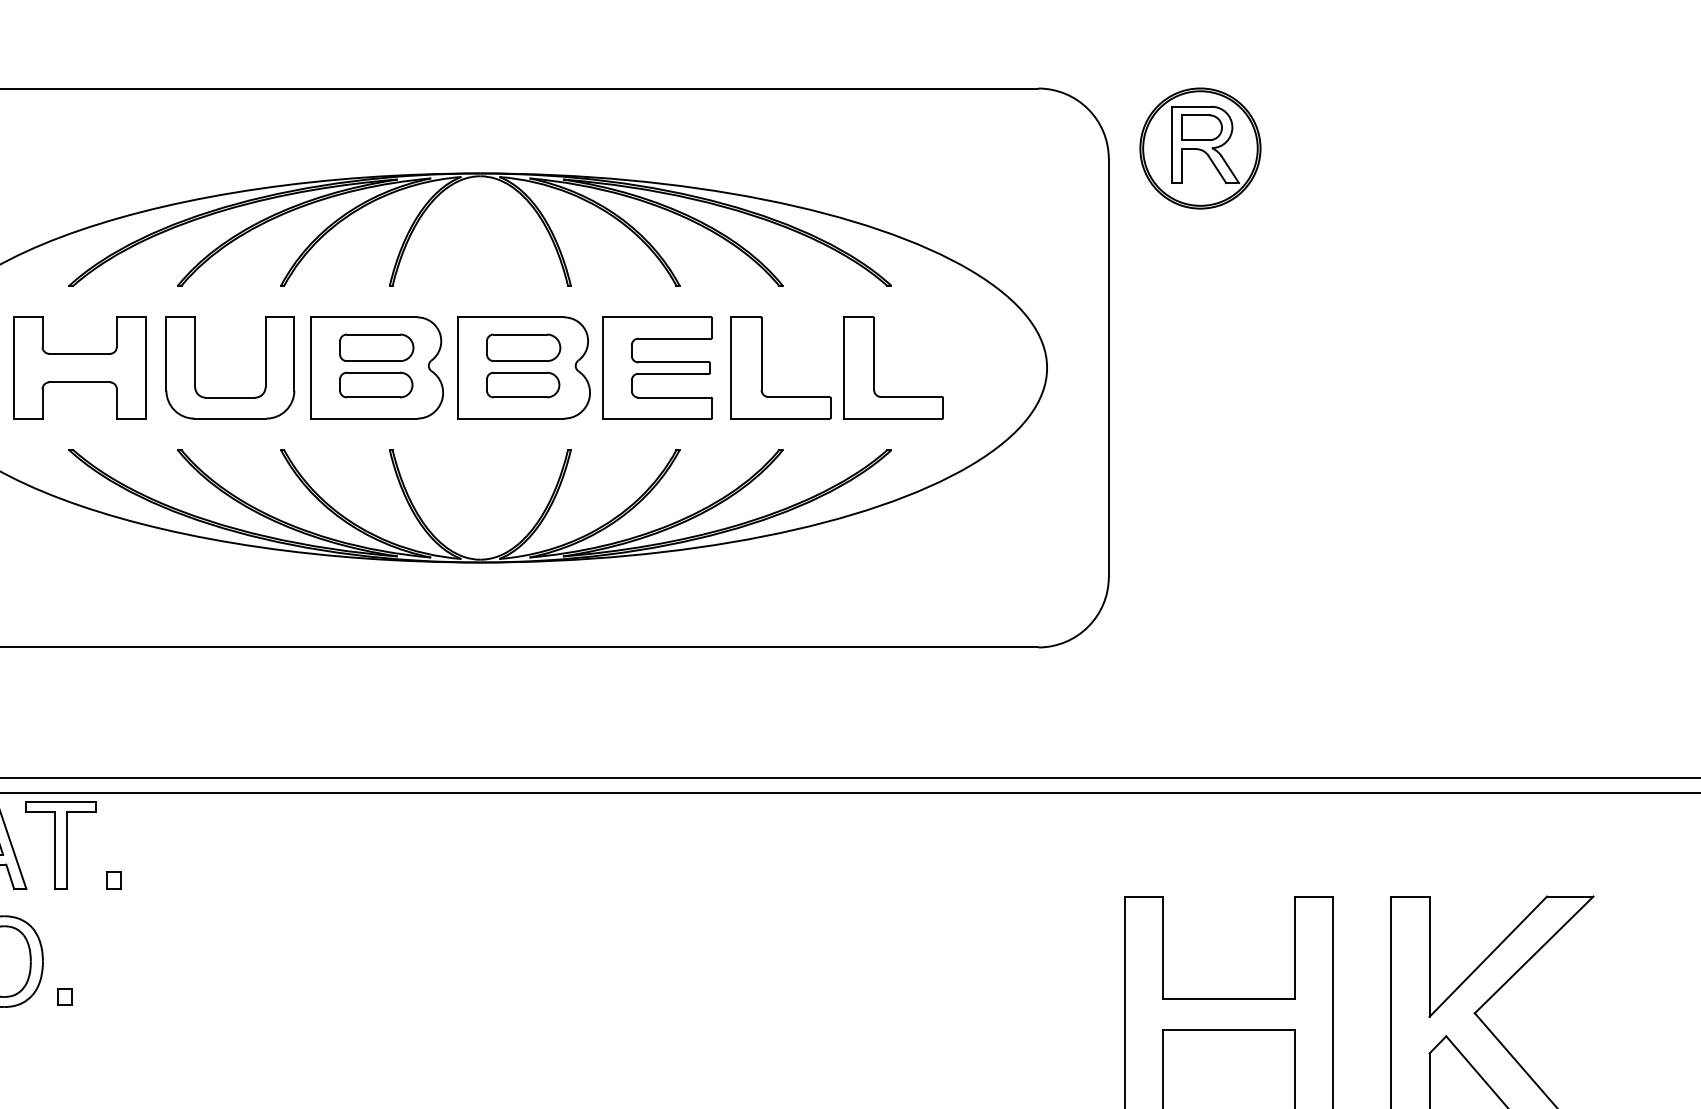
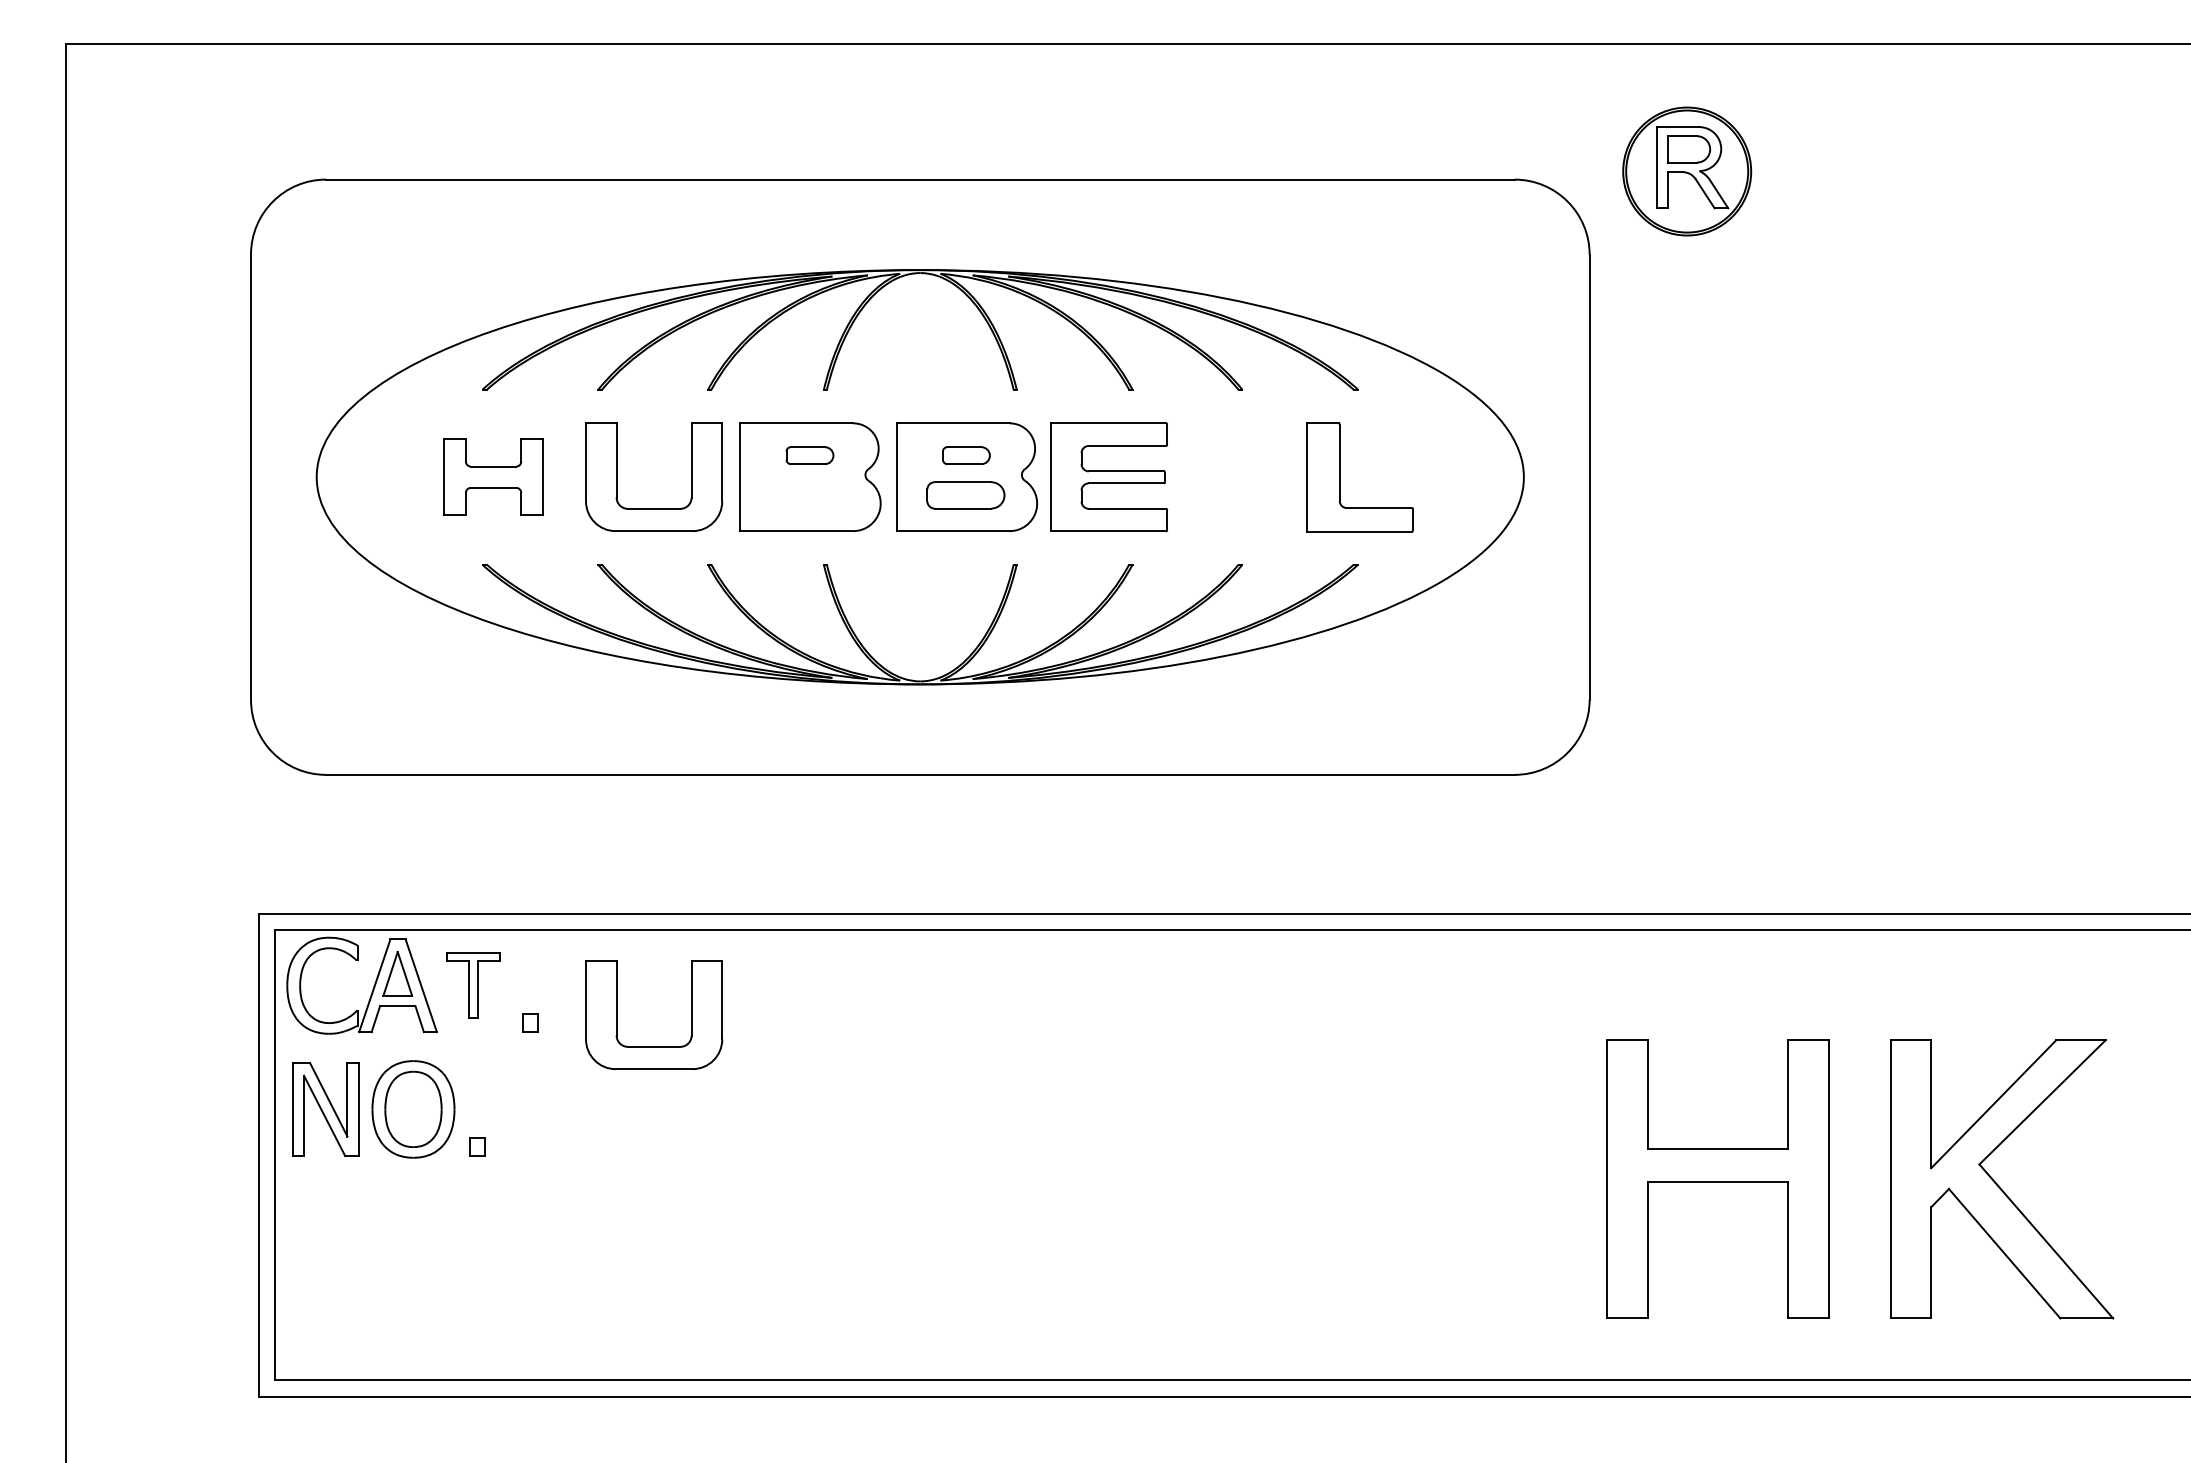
part: (1200, 148) -> (1687, 171), moved
part: (376, 347) -> (809, 455), size x0.6
part: (523, 347) -> (966, 455), size x0.6
part: (79, 367) -> (493, 476), size x0.7
part: (762, 368) -> (1220, 477), removed
part: (376, 385) -> (809, 495), removed
part: (60, 845) -> (473, 985), size x0.7
part: (230, 902) -> (654, 1046), added

